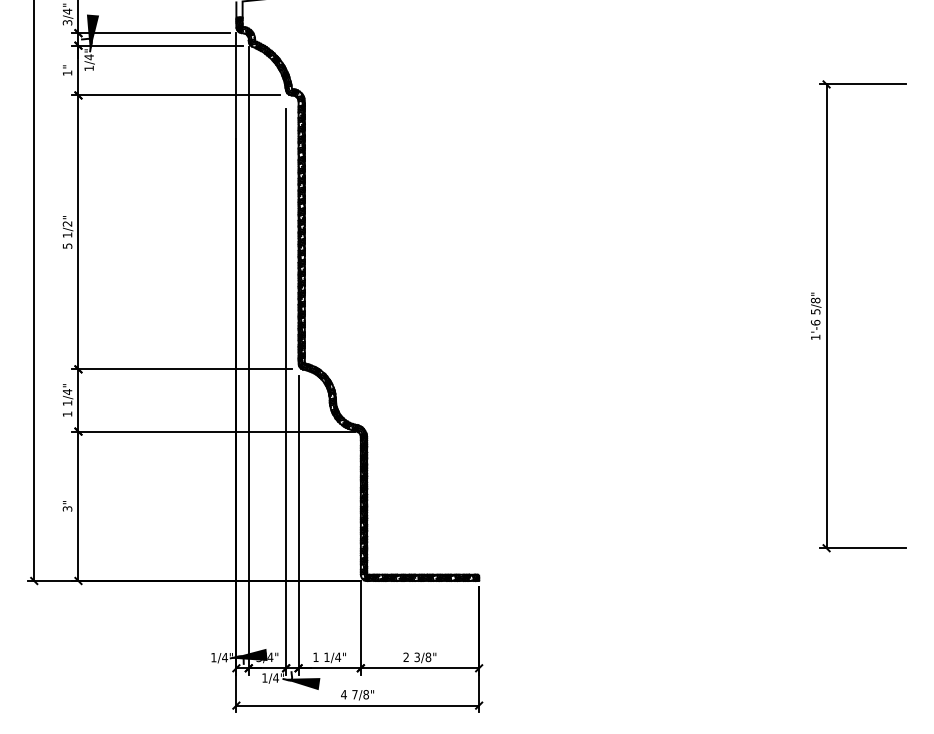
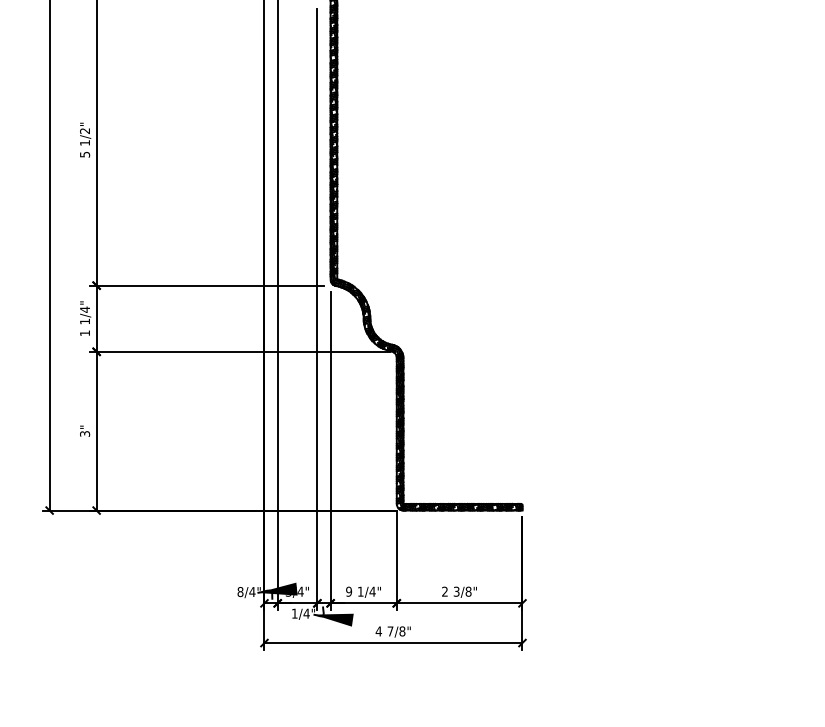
text: (213, 657) -> (240, 591), 1/4" -> 8/4"
text: (315, 657) -> (348, 591), 1 -> 9

